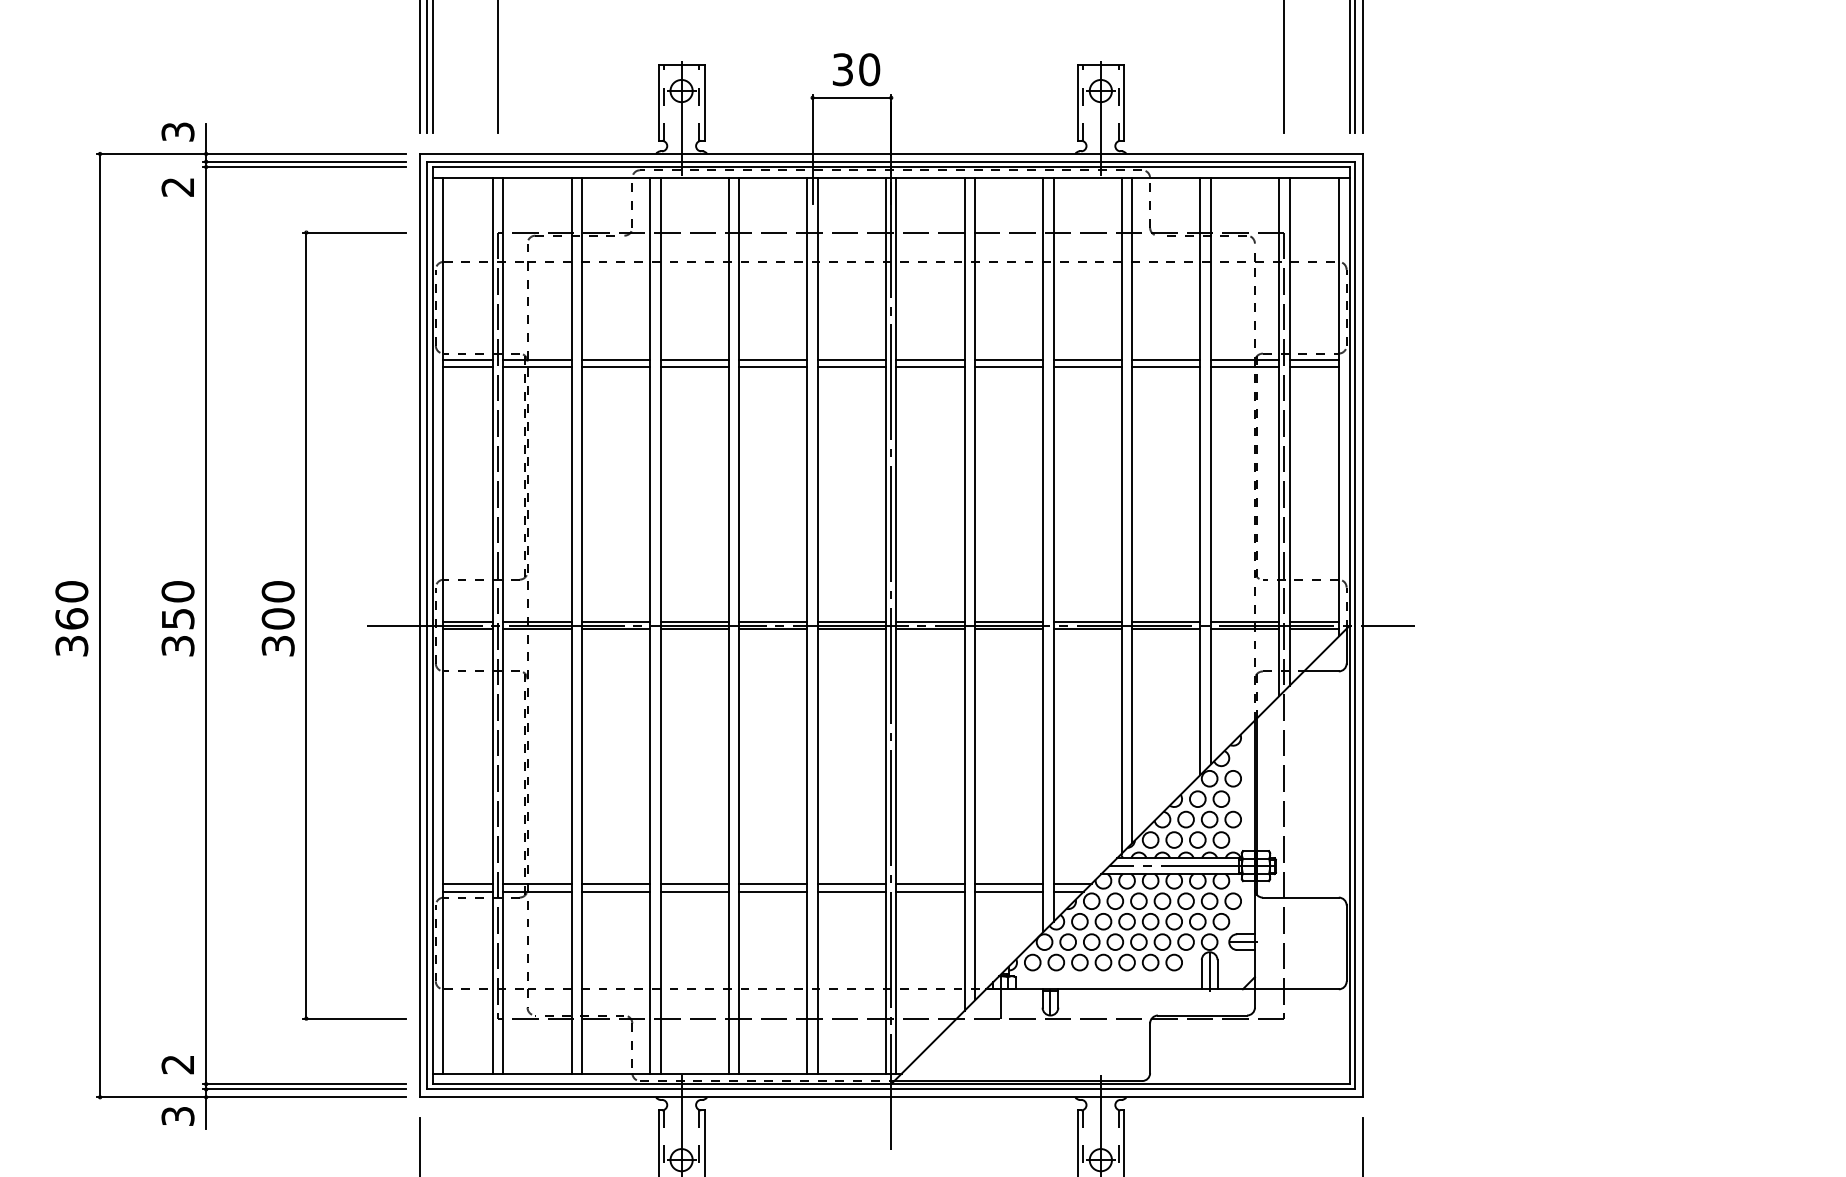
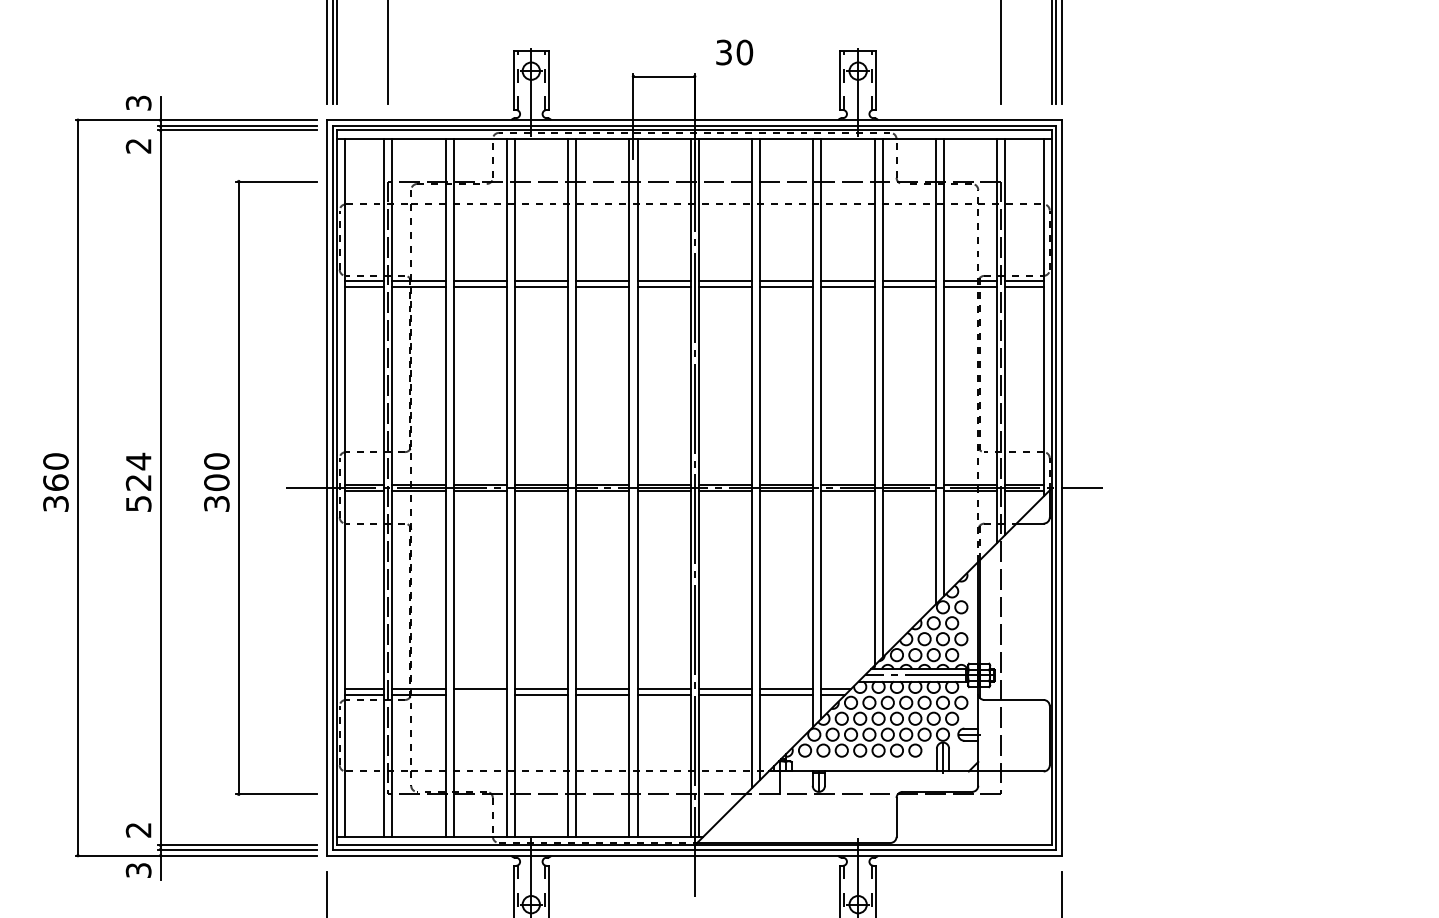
text: (856, 69) -> (734, 52), moved
text: (177, 617) -> (138, 481), 350 -> 524
line: (615, 891) -> (479, 695), removed

